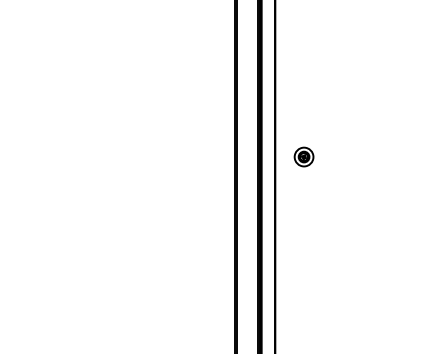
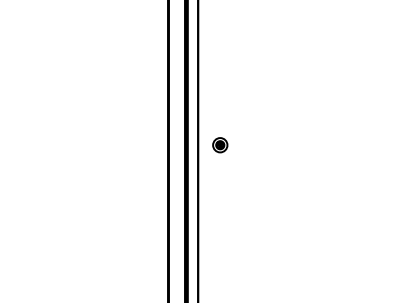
part: (304, 157) -> (220, 145), moved

